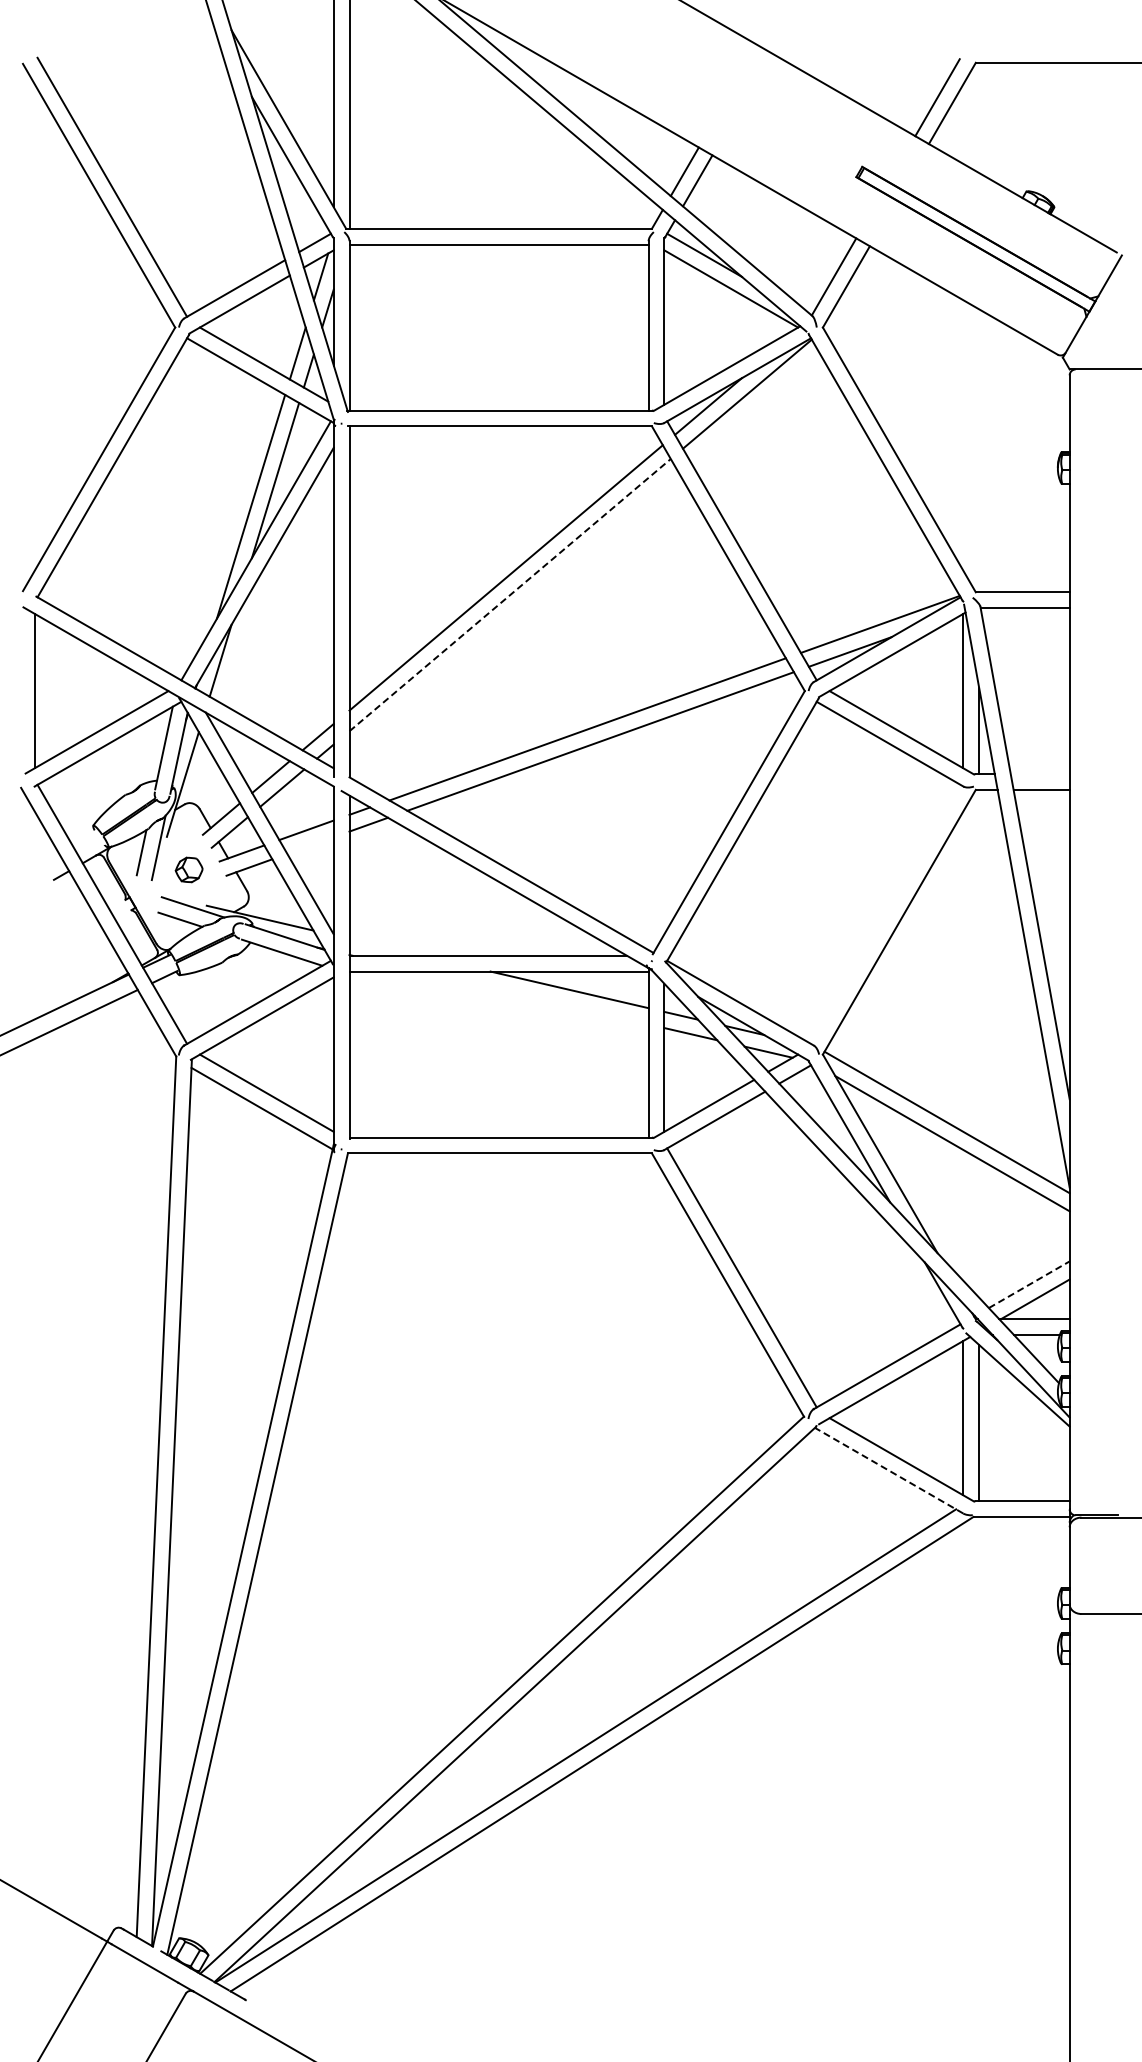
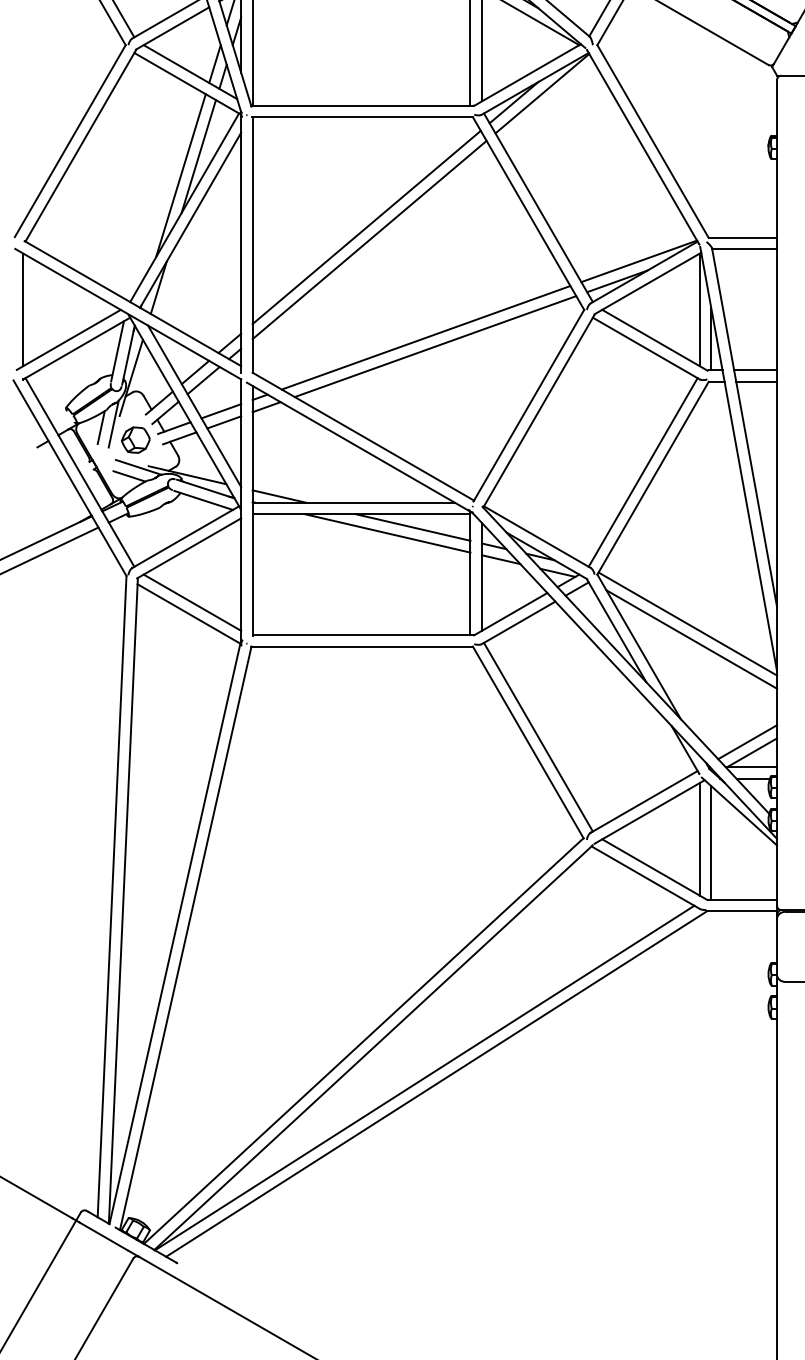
line: (510, 595) -> (369, 240), dashed -> solid
line: (1039, 774) -> (755, 370), added
line: (310, 845) -> (224, 422), added
part: (189, 869) -> (136, 439), size x1.43
line: (885, 913) -> (642, 471), added
line: (385, 946) -> (278, 495), added
line: (534, 997) -> (387, 533), added
line: (1029, 1284) -> (747, 742), dashed -> solid
line: (889, 1470) -> (645, 877), dashed -> solid

